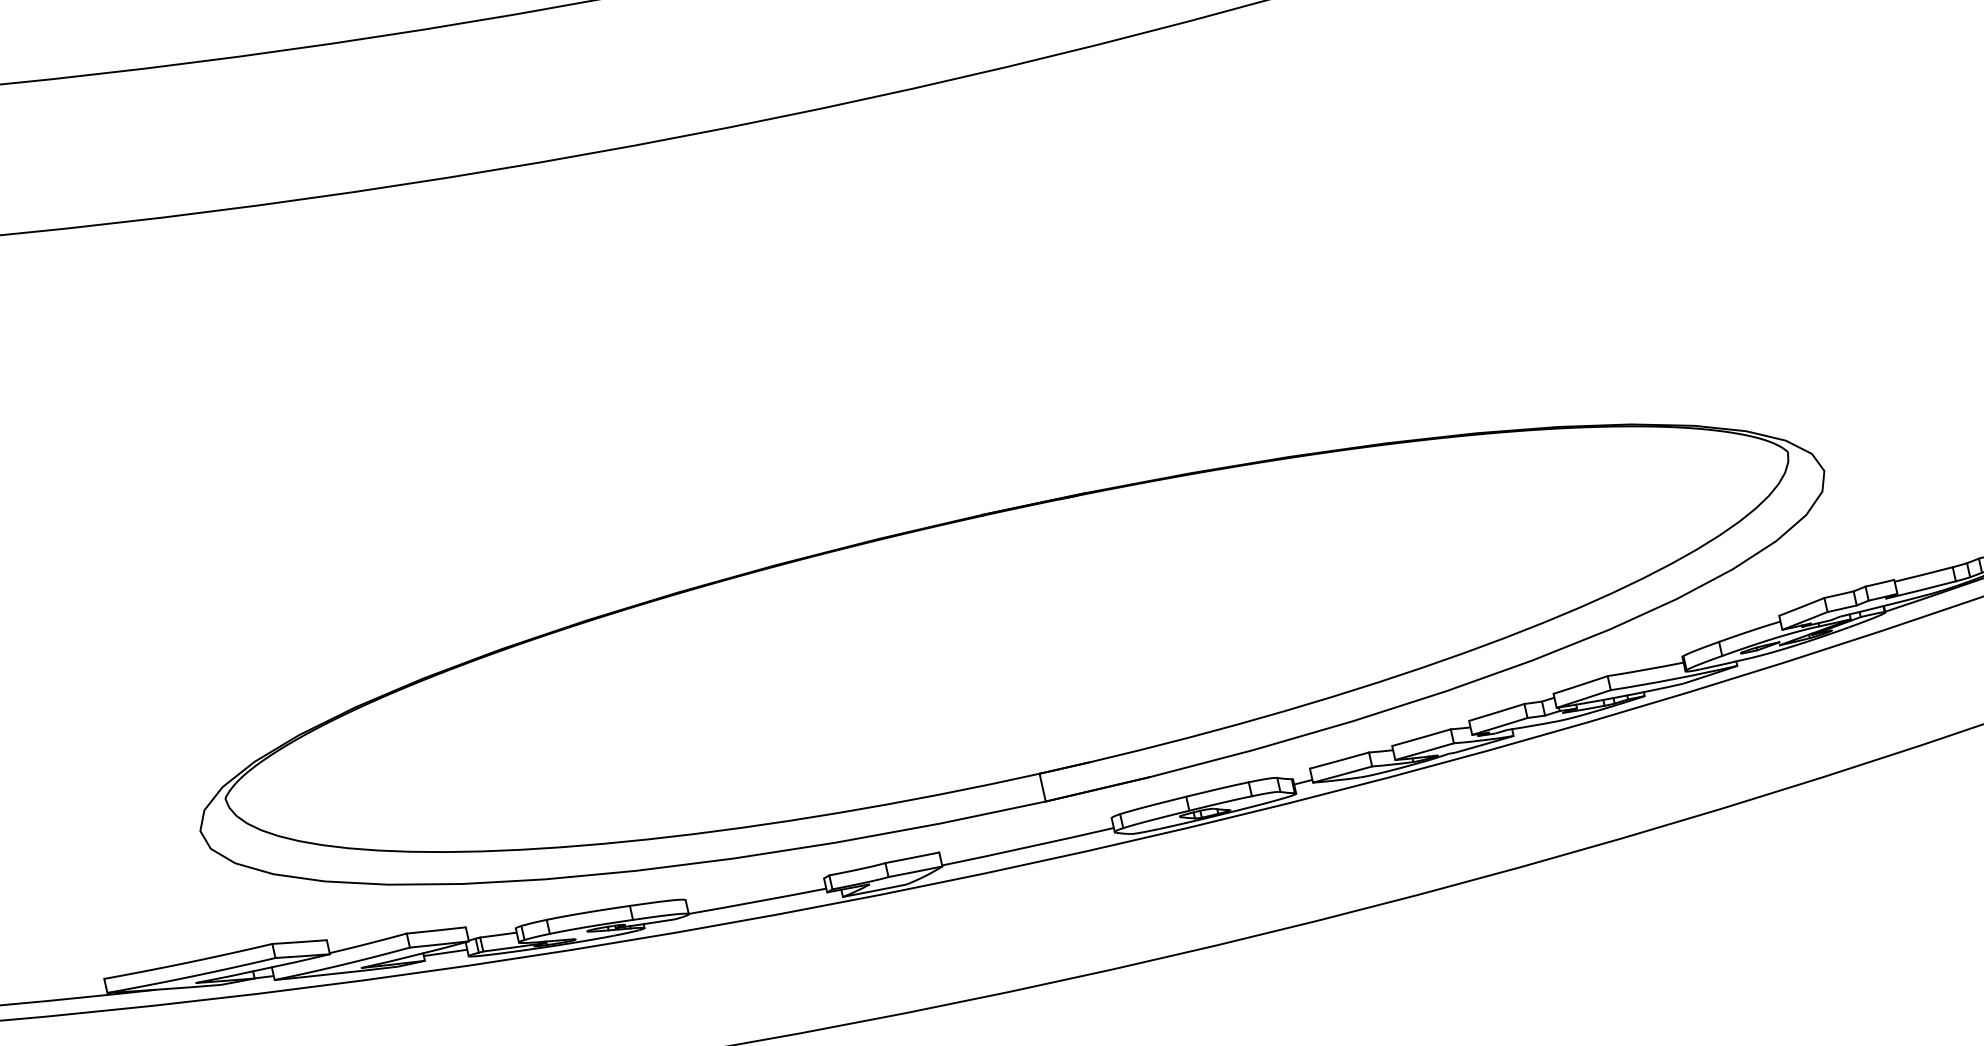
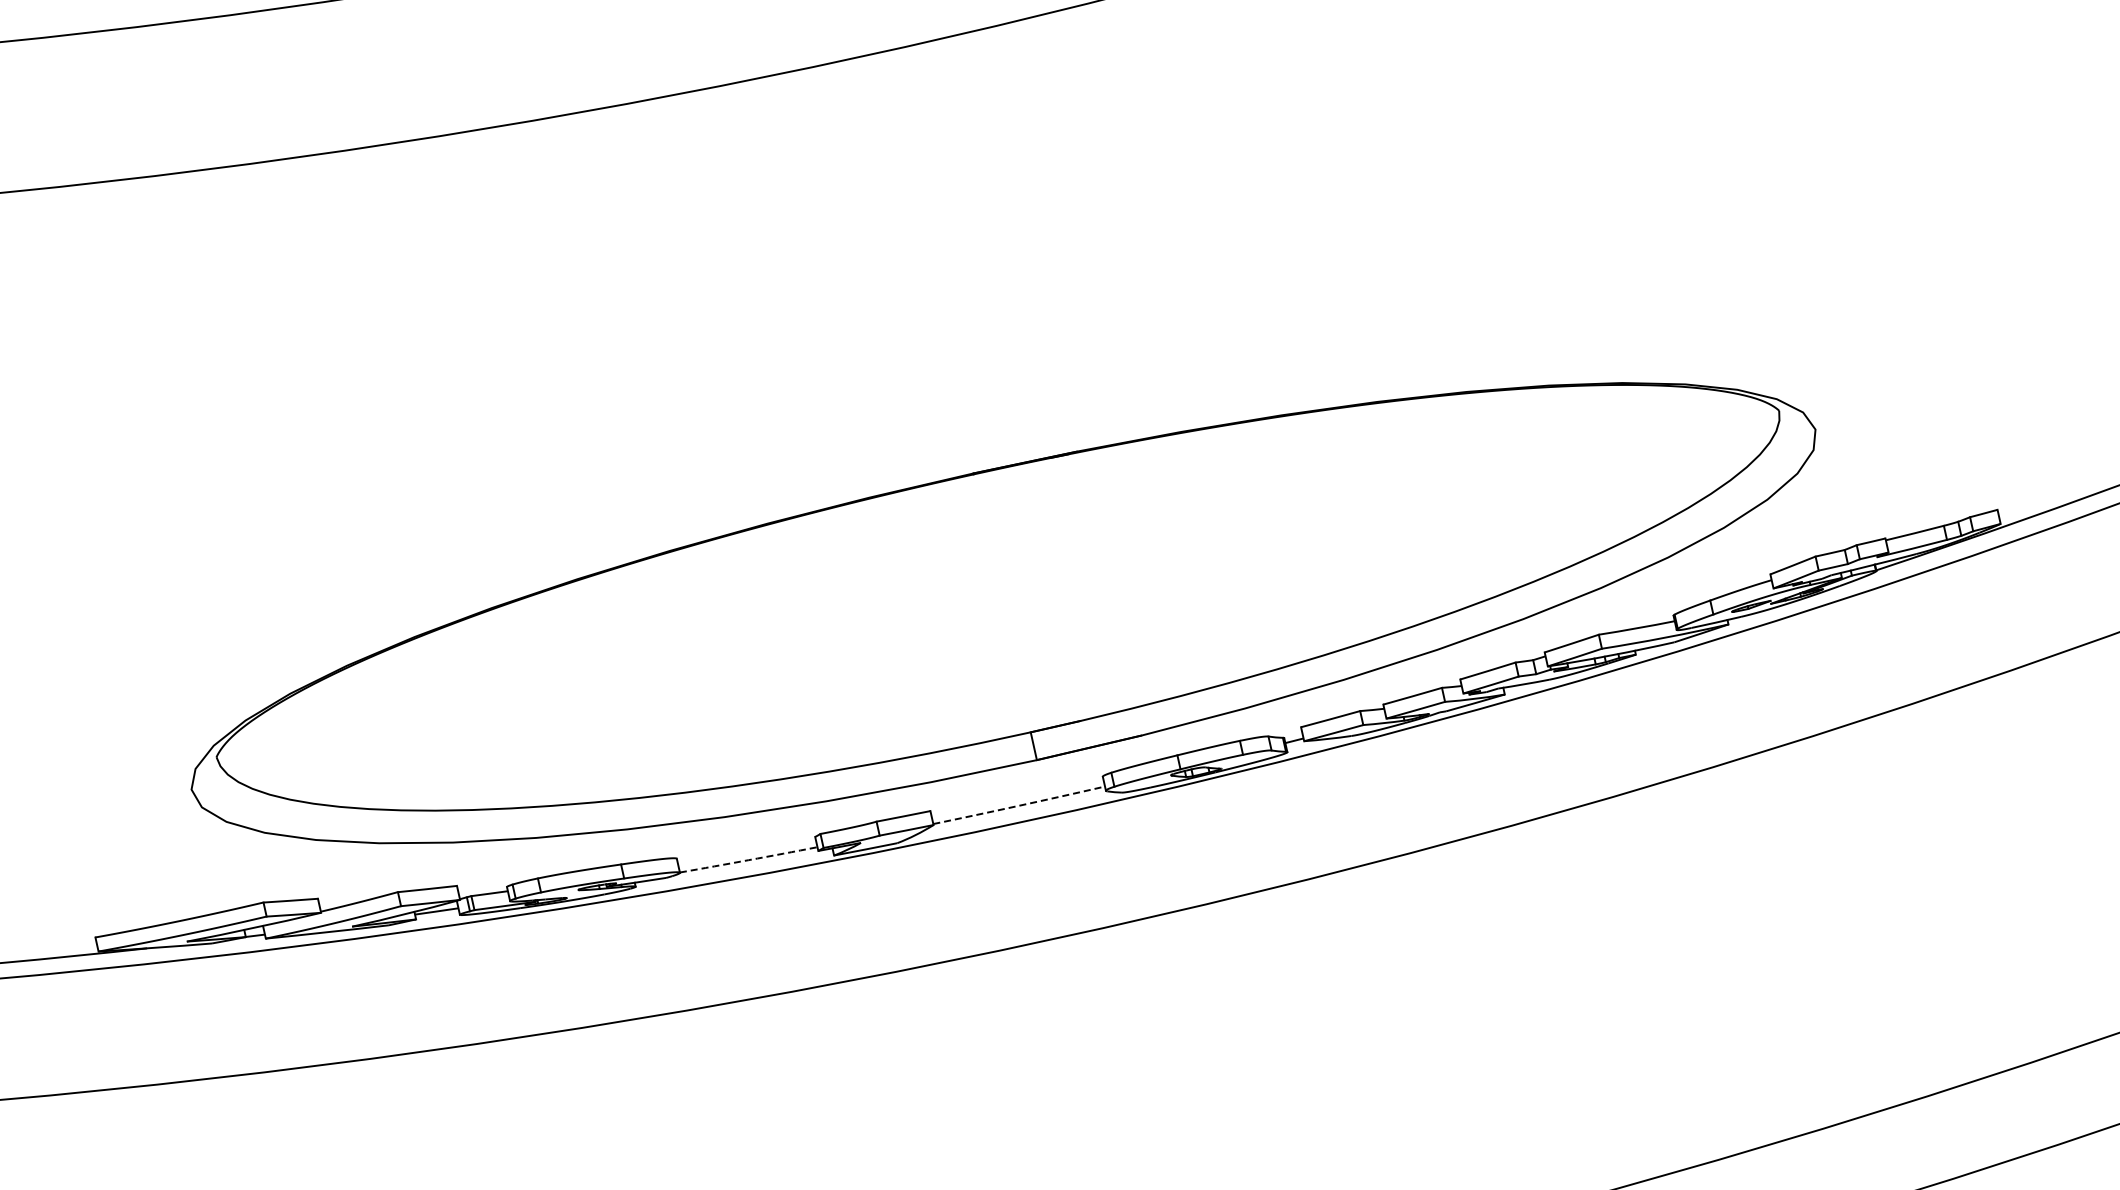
arc: (1028, 846) -> (1019, 805), solid -> dashed
arc: (757, 901) -> (748, 860), solid -> dashed

